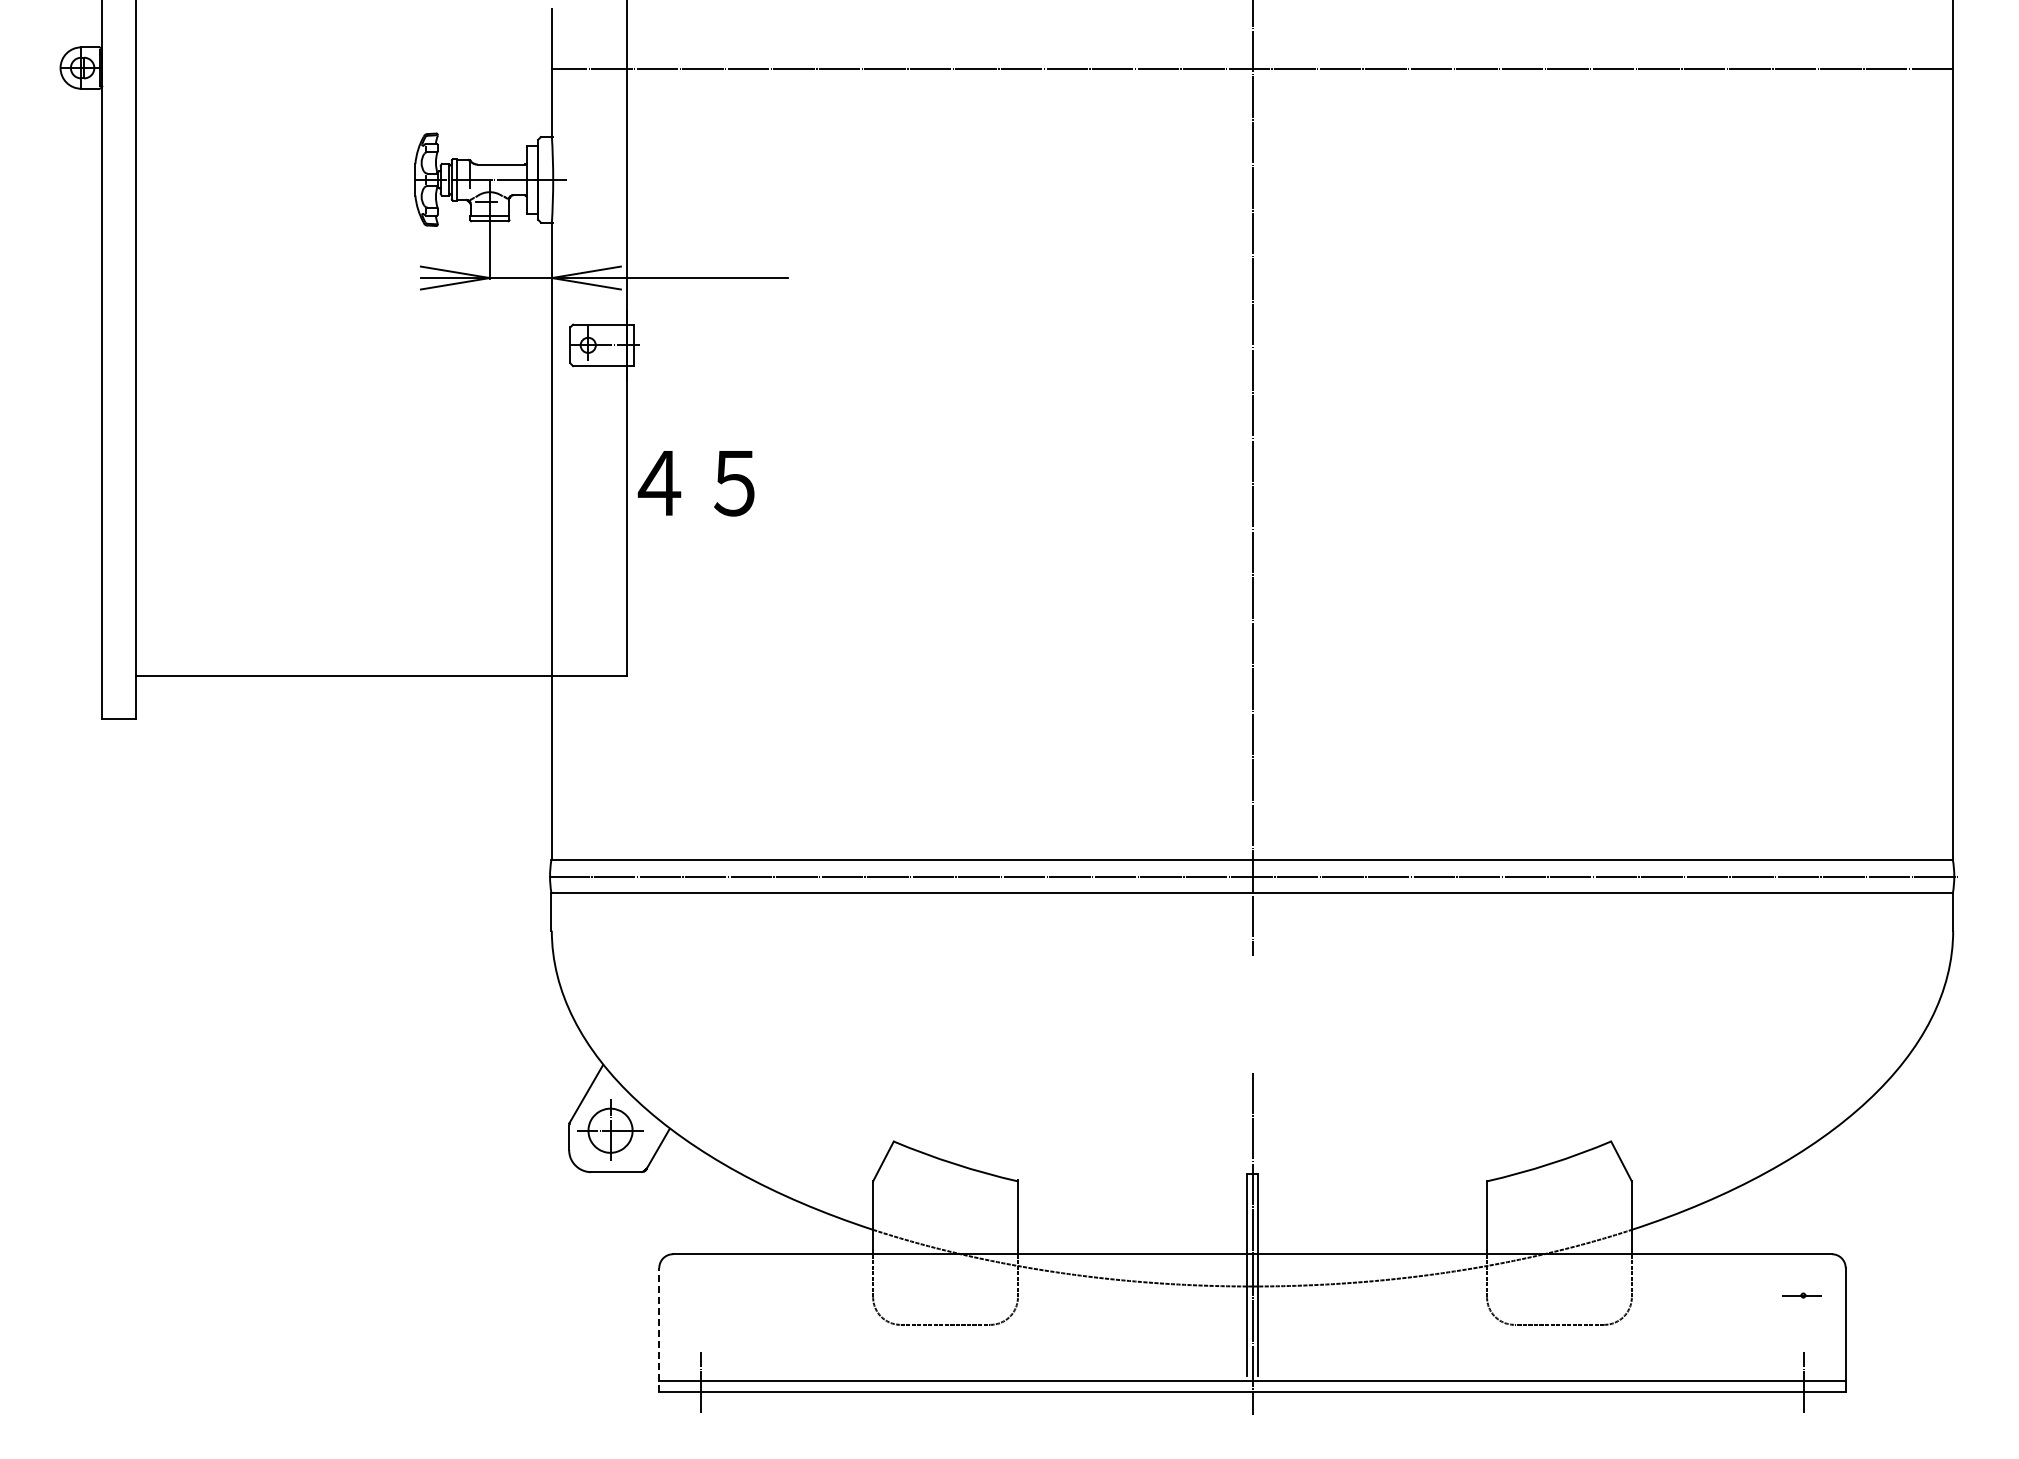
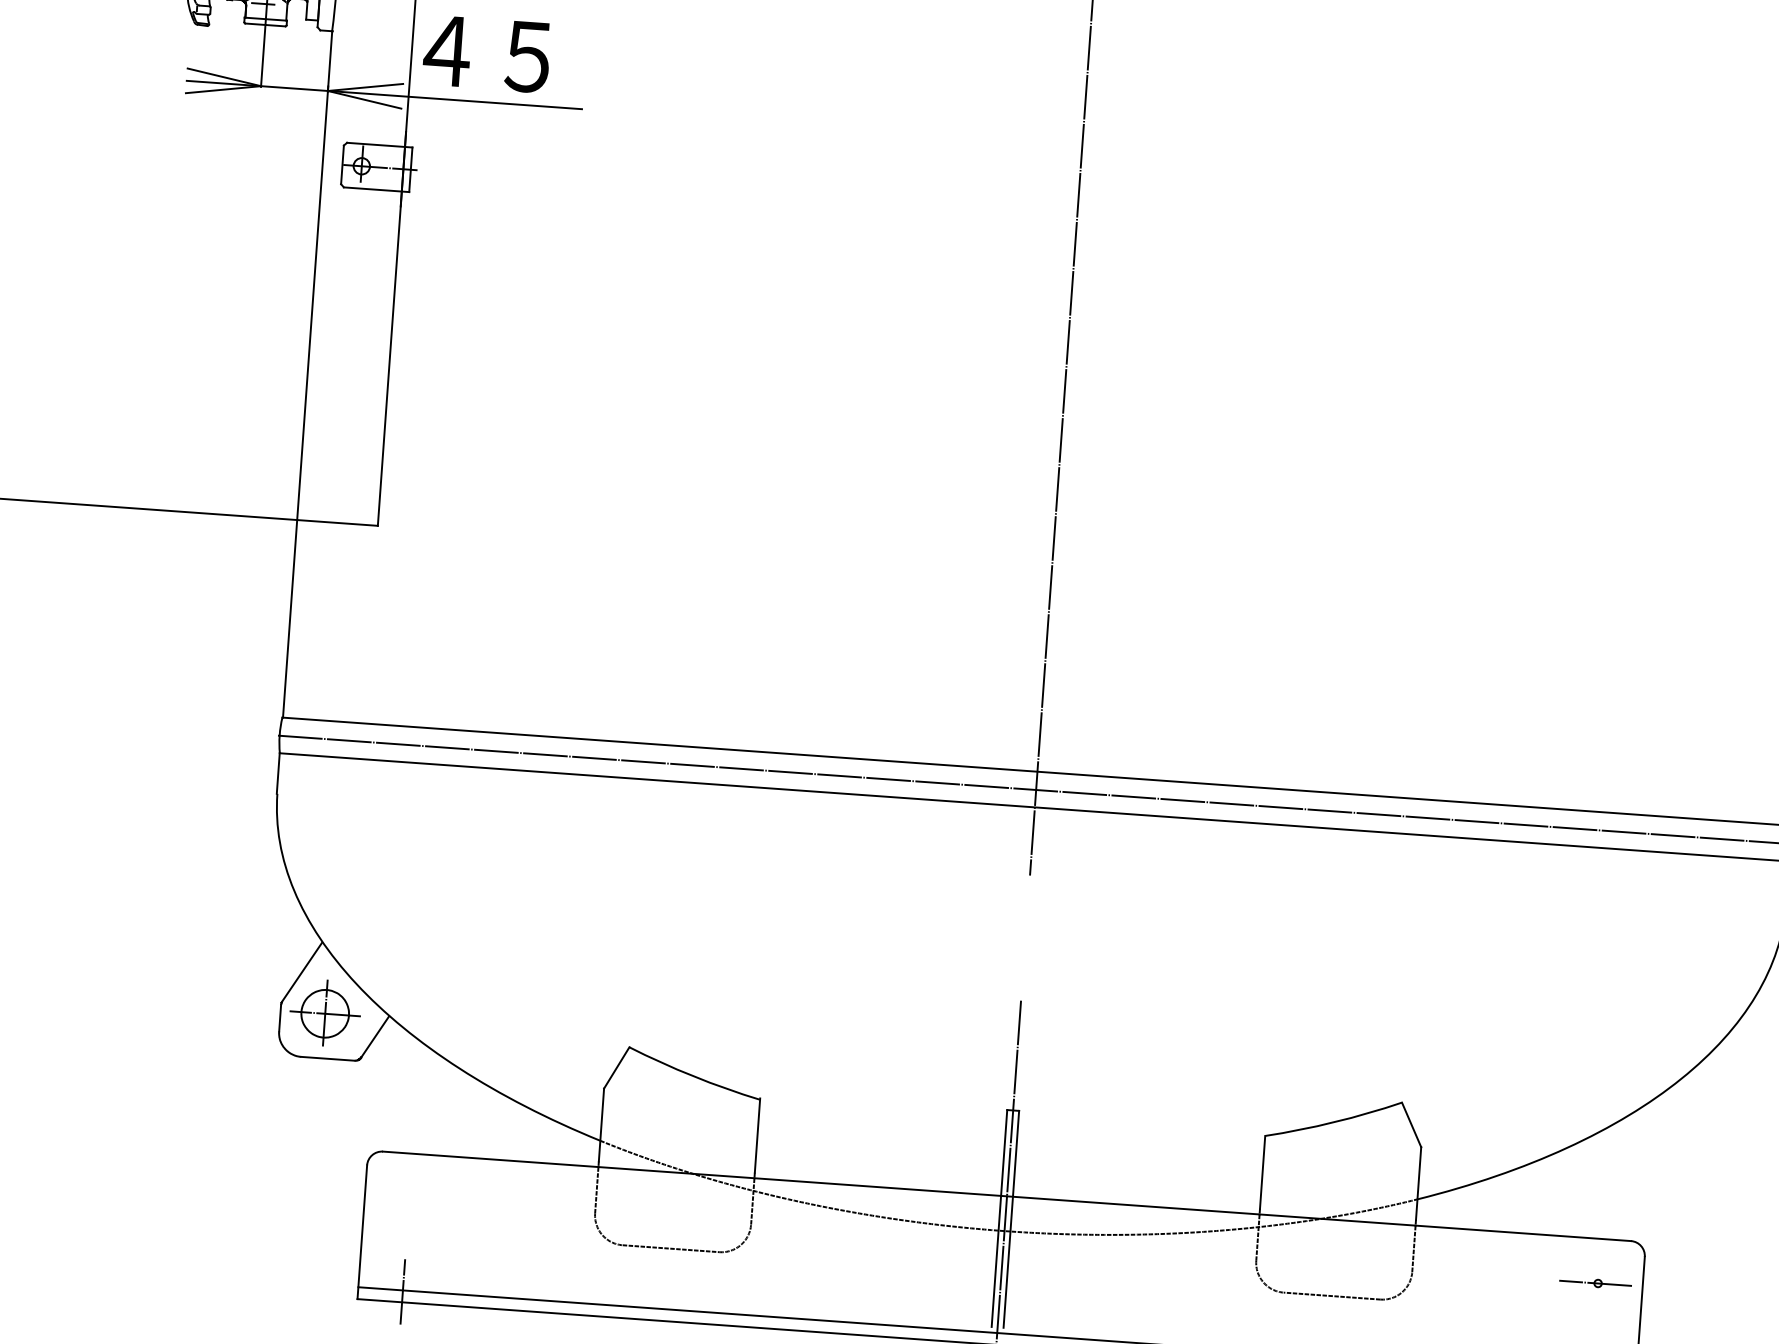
text: (695, 483) -> (485, 54), moved
part: (1801, 1295) -> (1595, 1283), size x1.67
line: (659, 1329) -> (362, 1231), dashed -> solid

